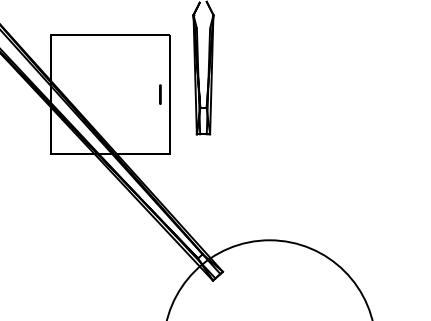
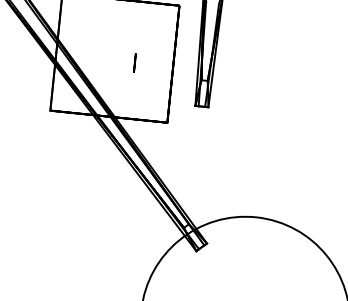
circle: (160, 94) -> (134, 63), moved

